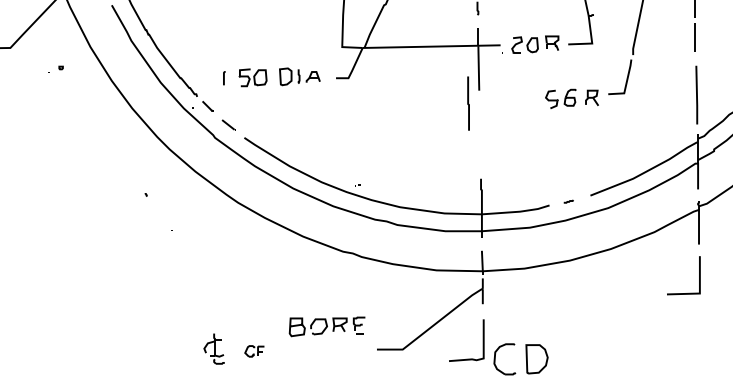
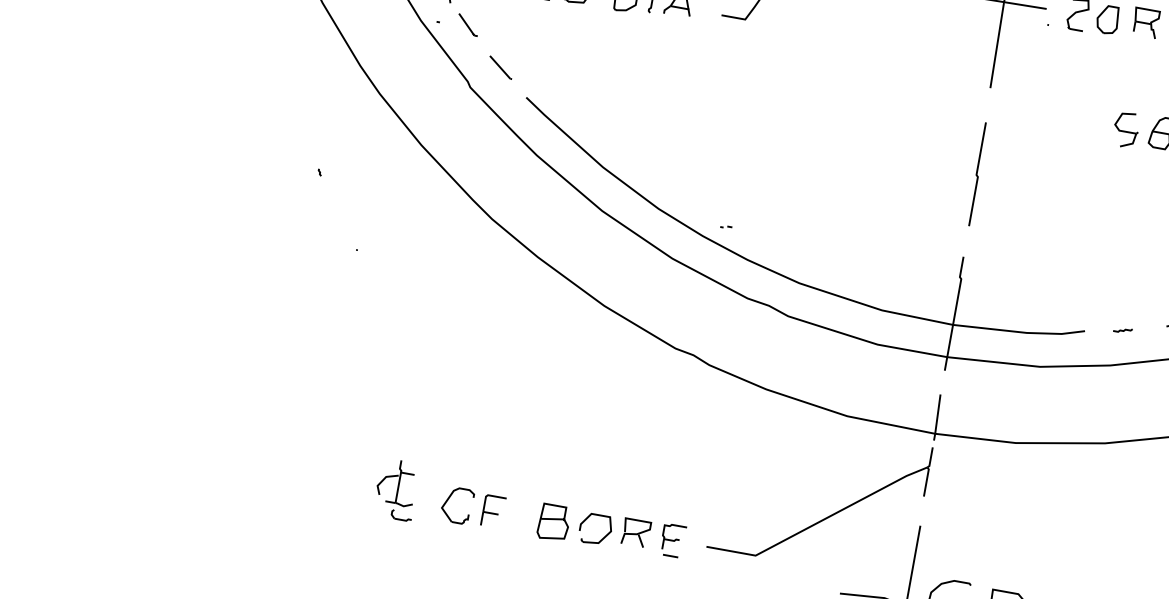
line: (468, 103) -> (977, 174), moved
part: (326, 326) -> (609, 531), moved
part: (254, 351) -> (472, 508), size x1.67

